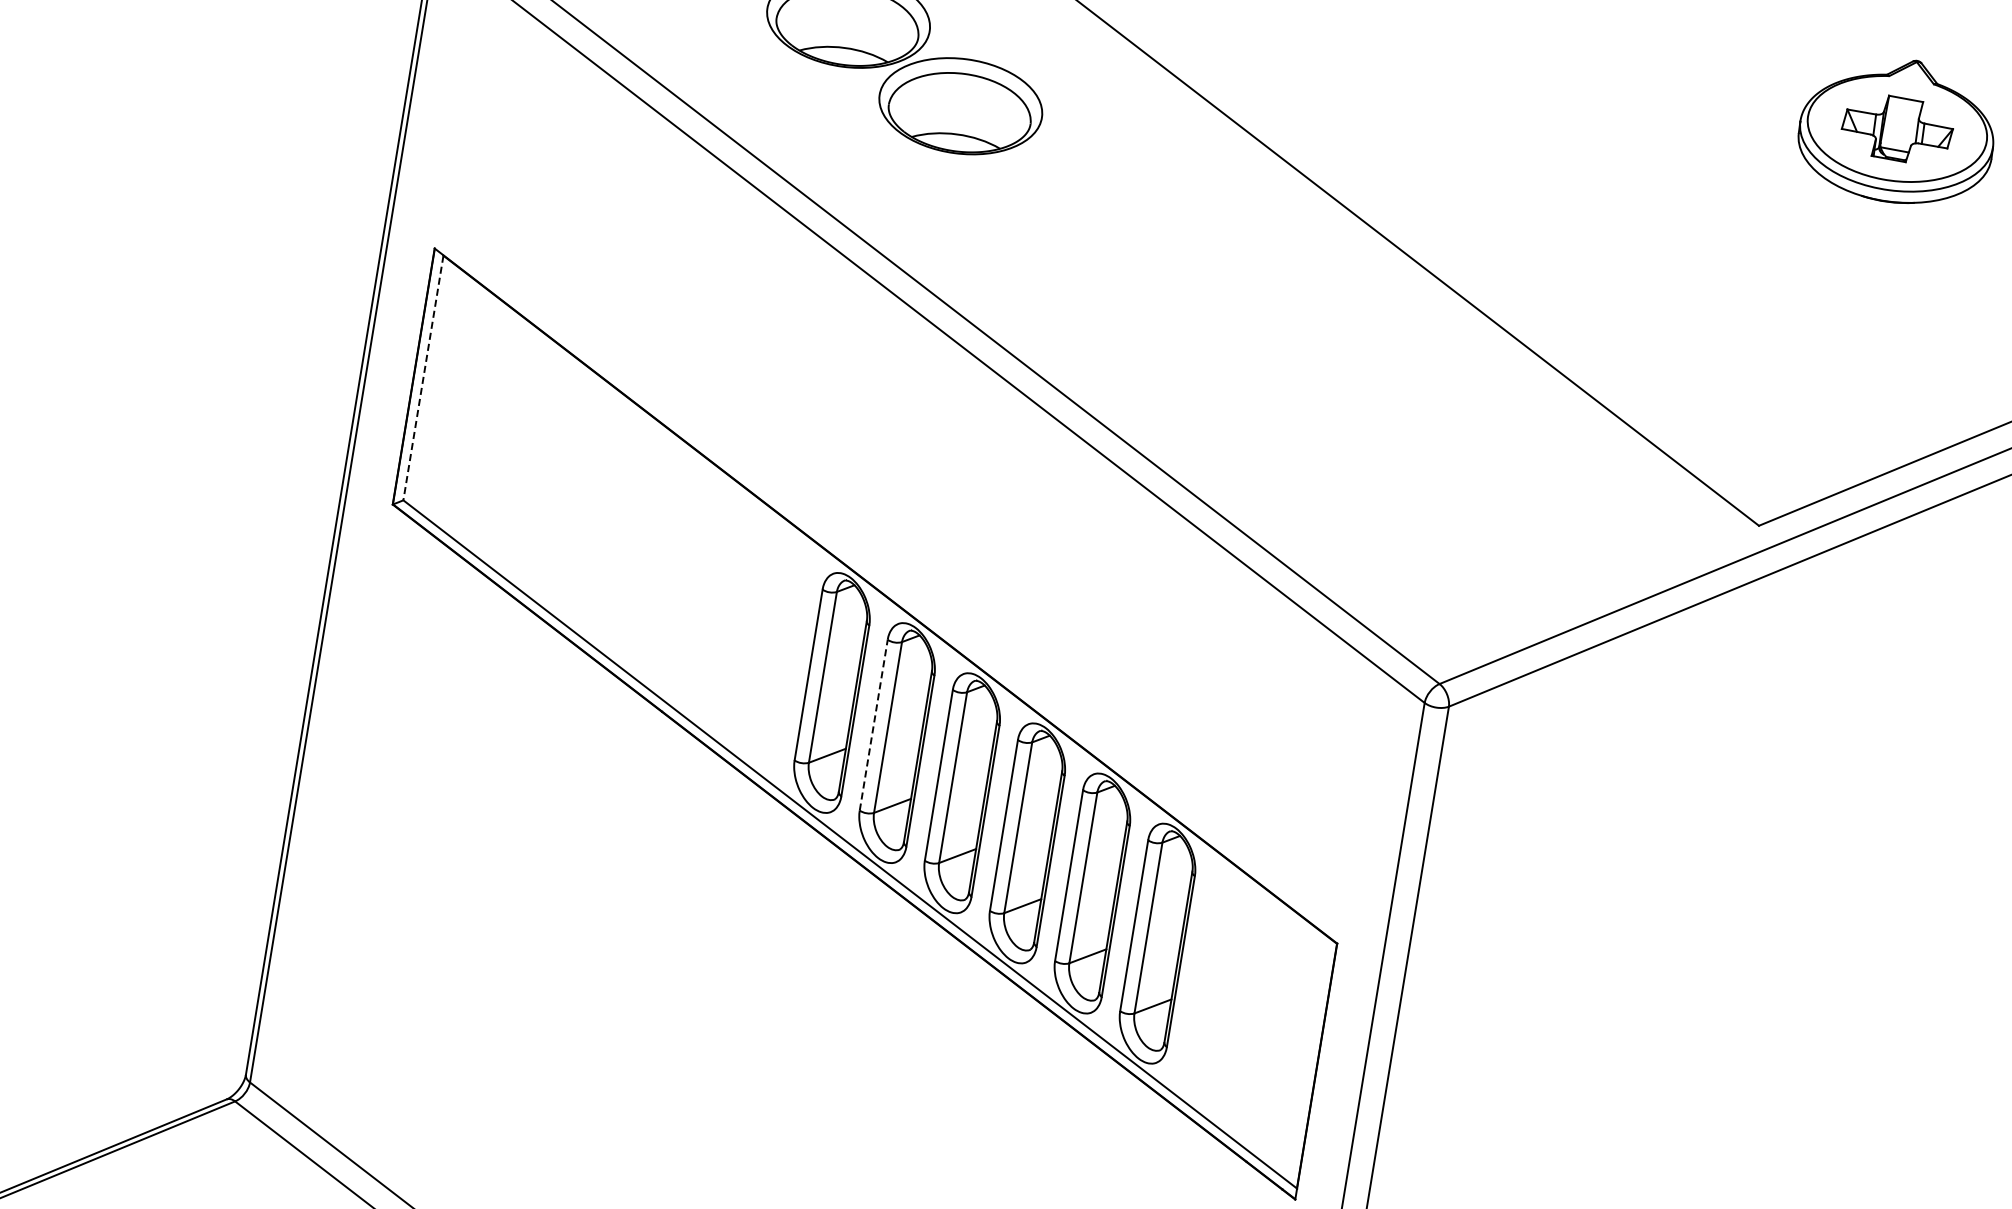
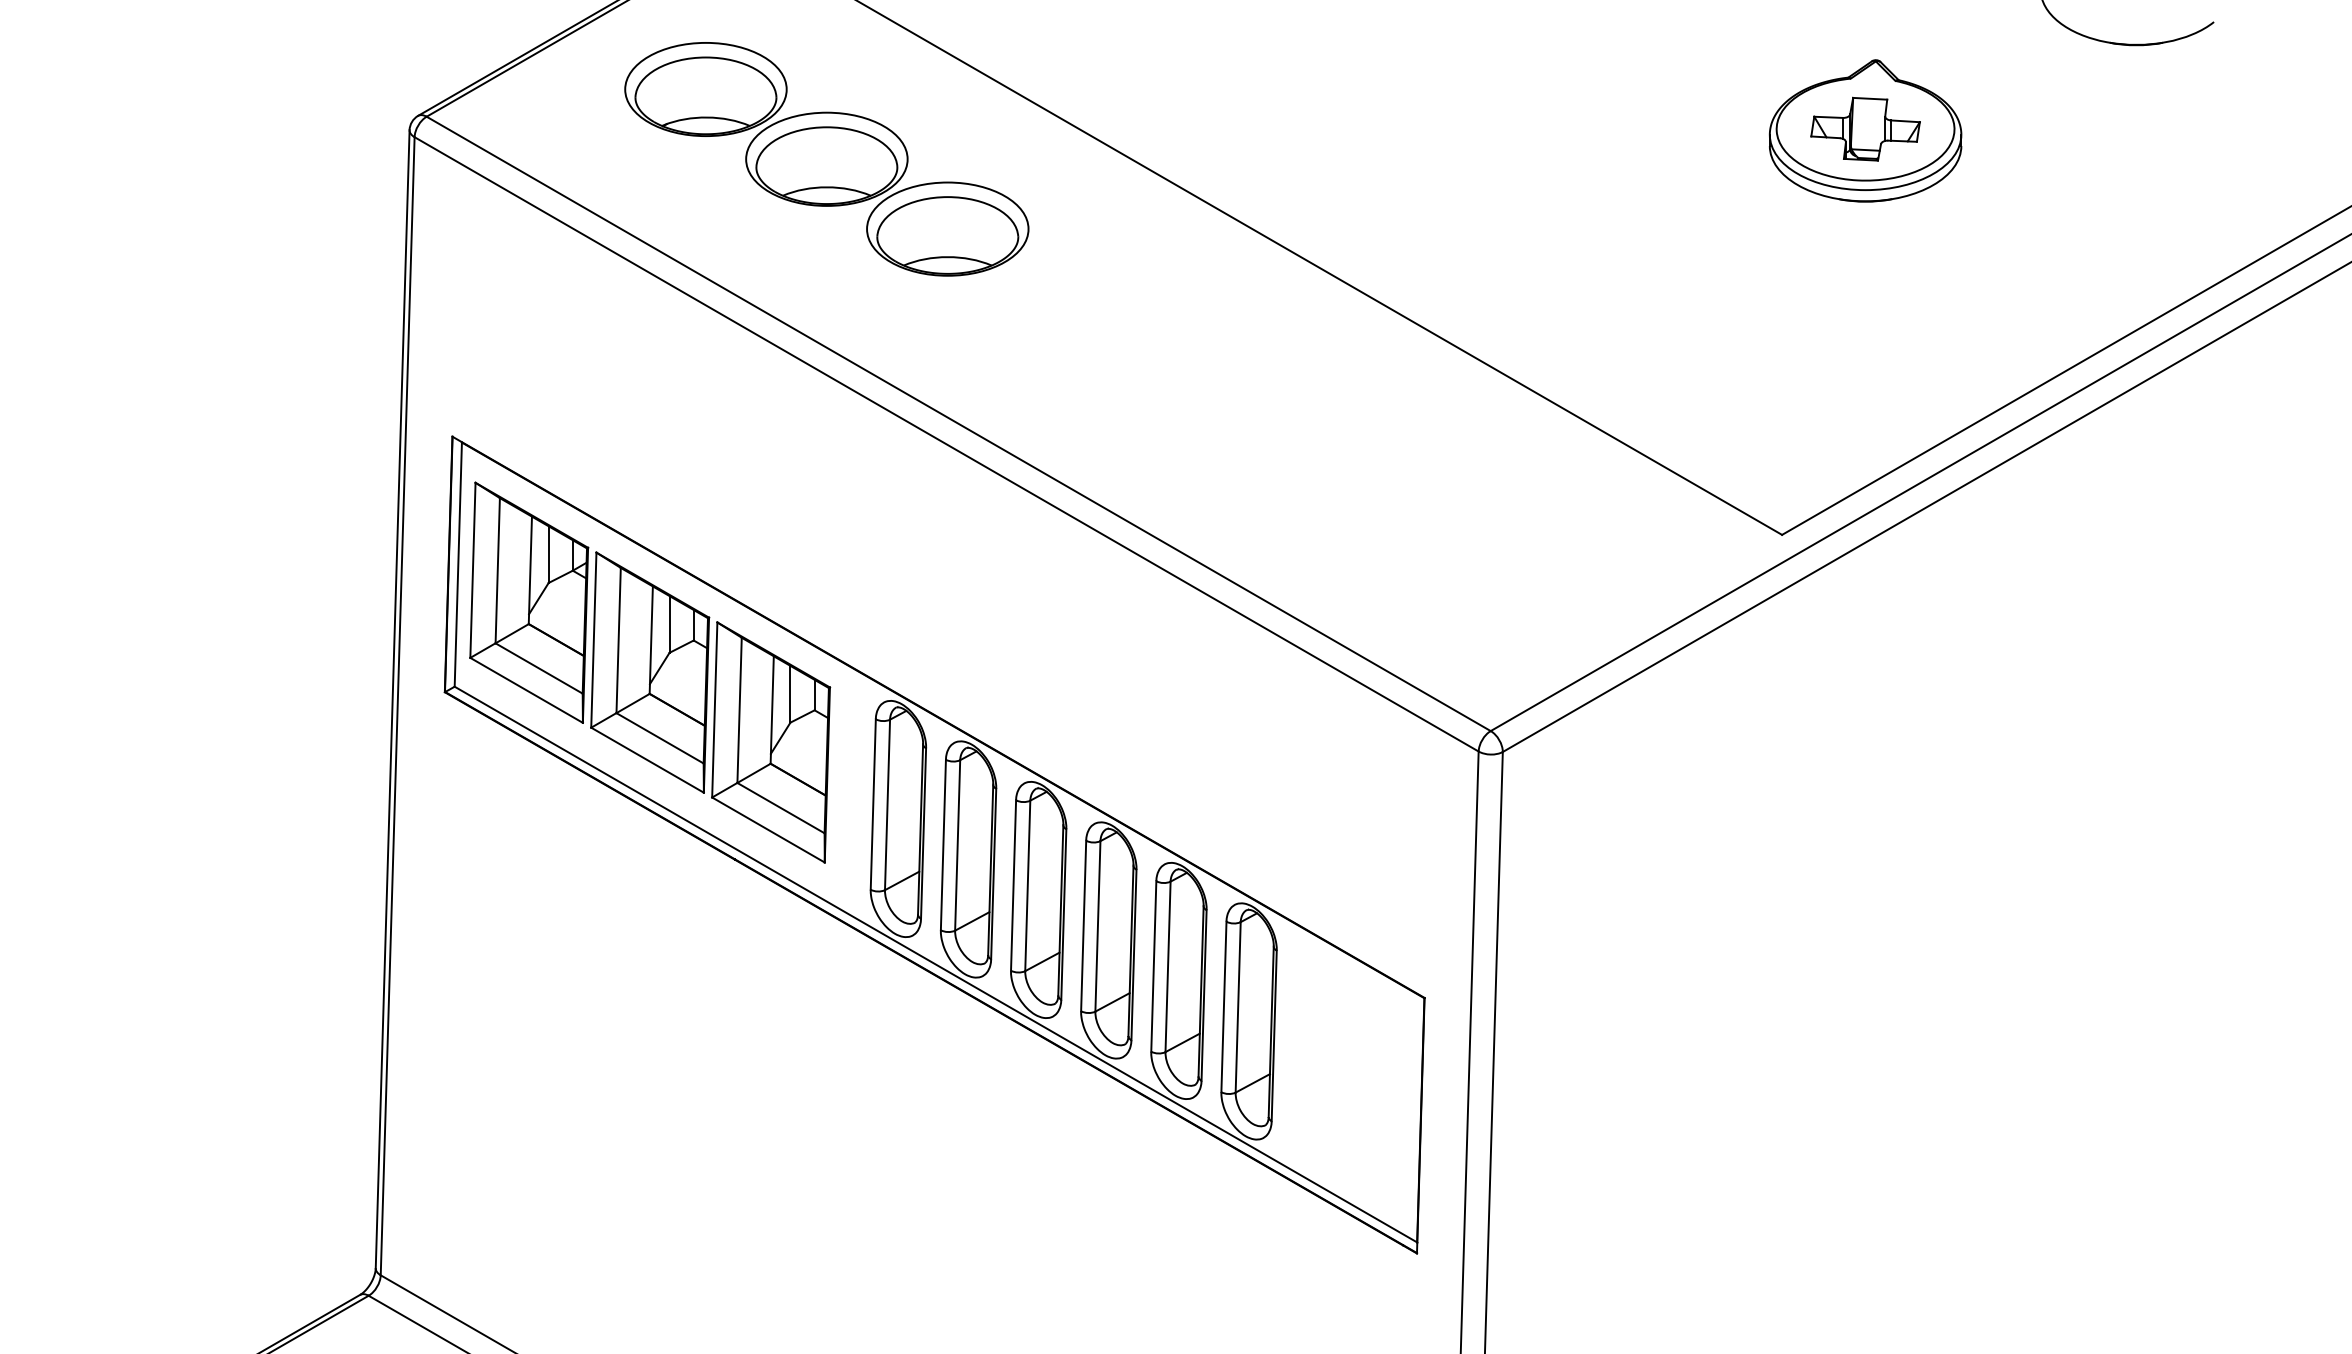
line: (423, 378) -> (458, 565), dashed -> solid
part: (602, 512) -> (650, 672), added
line: (873, 724) -> (943, 844), dashed -> solid

